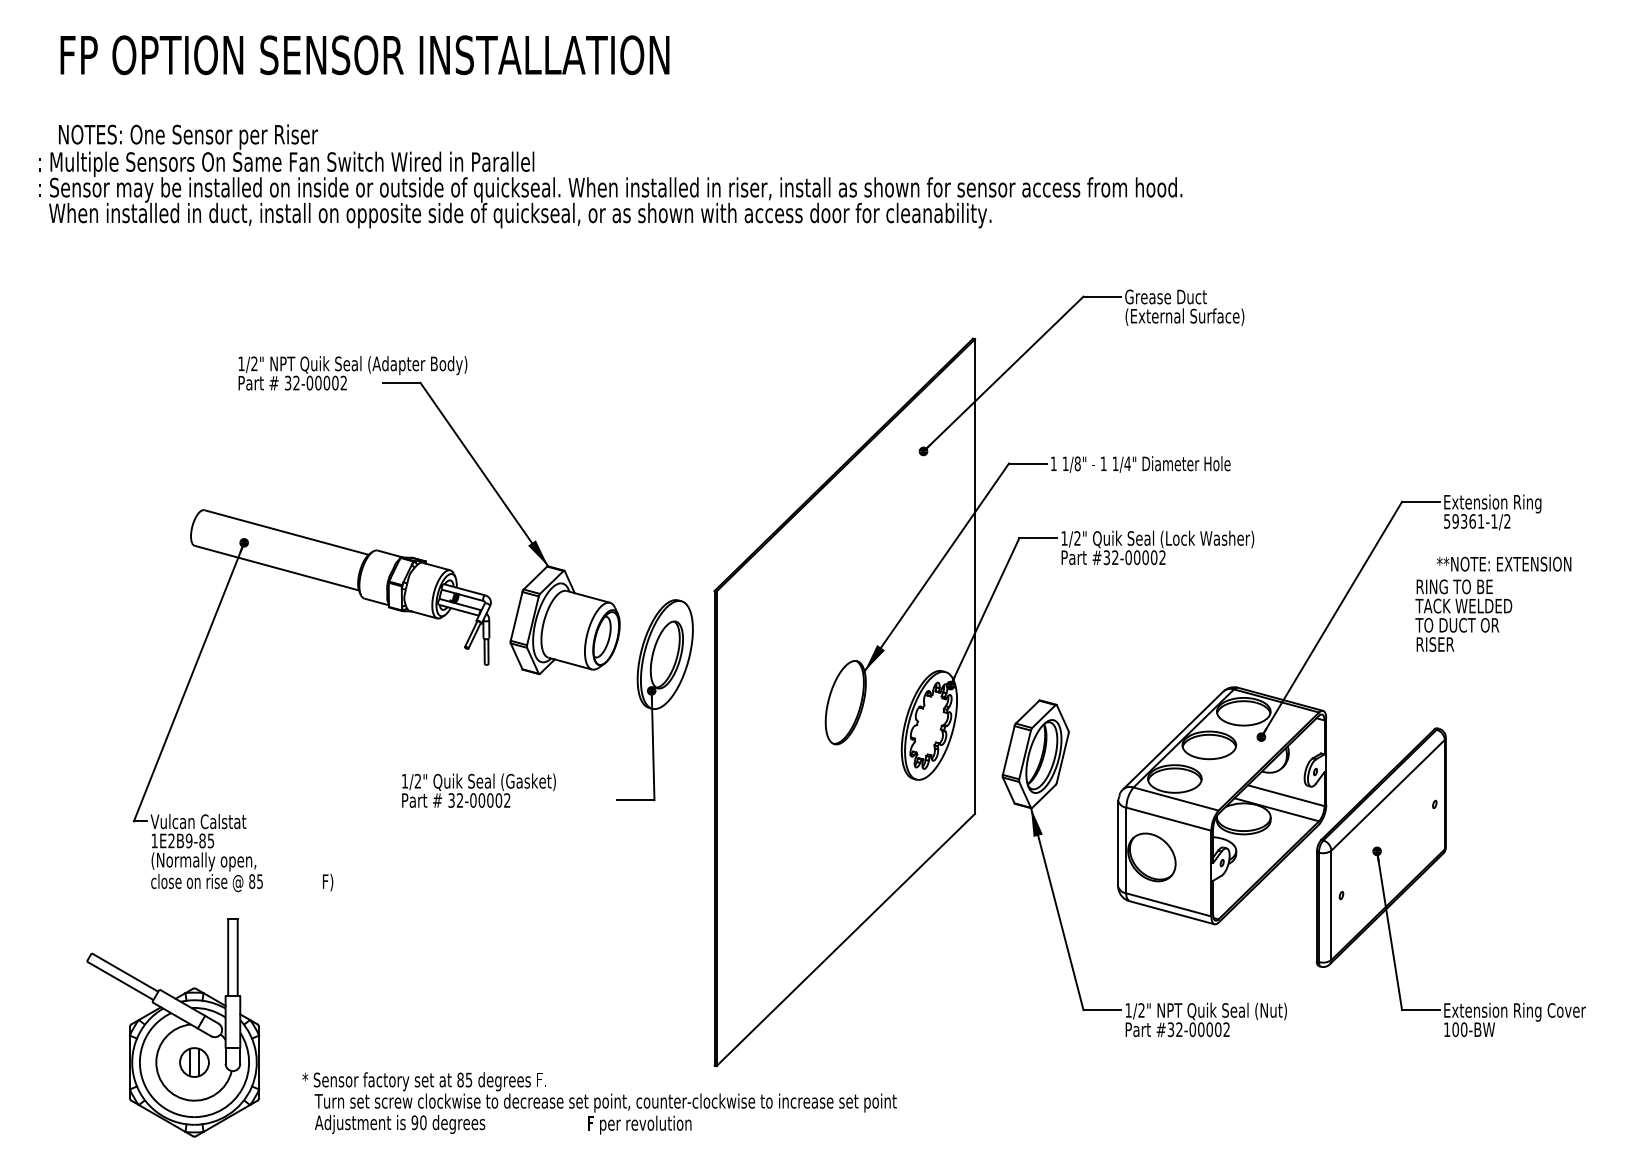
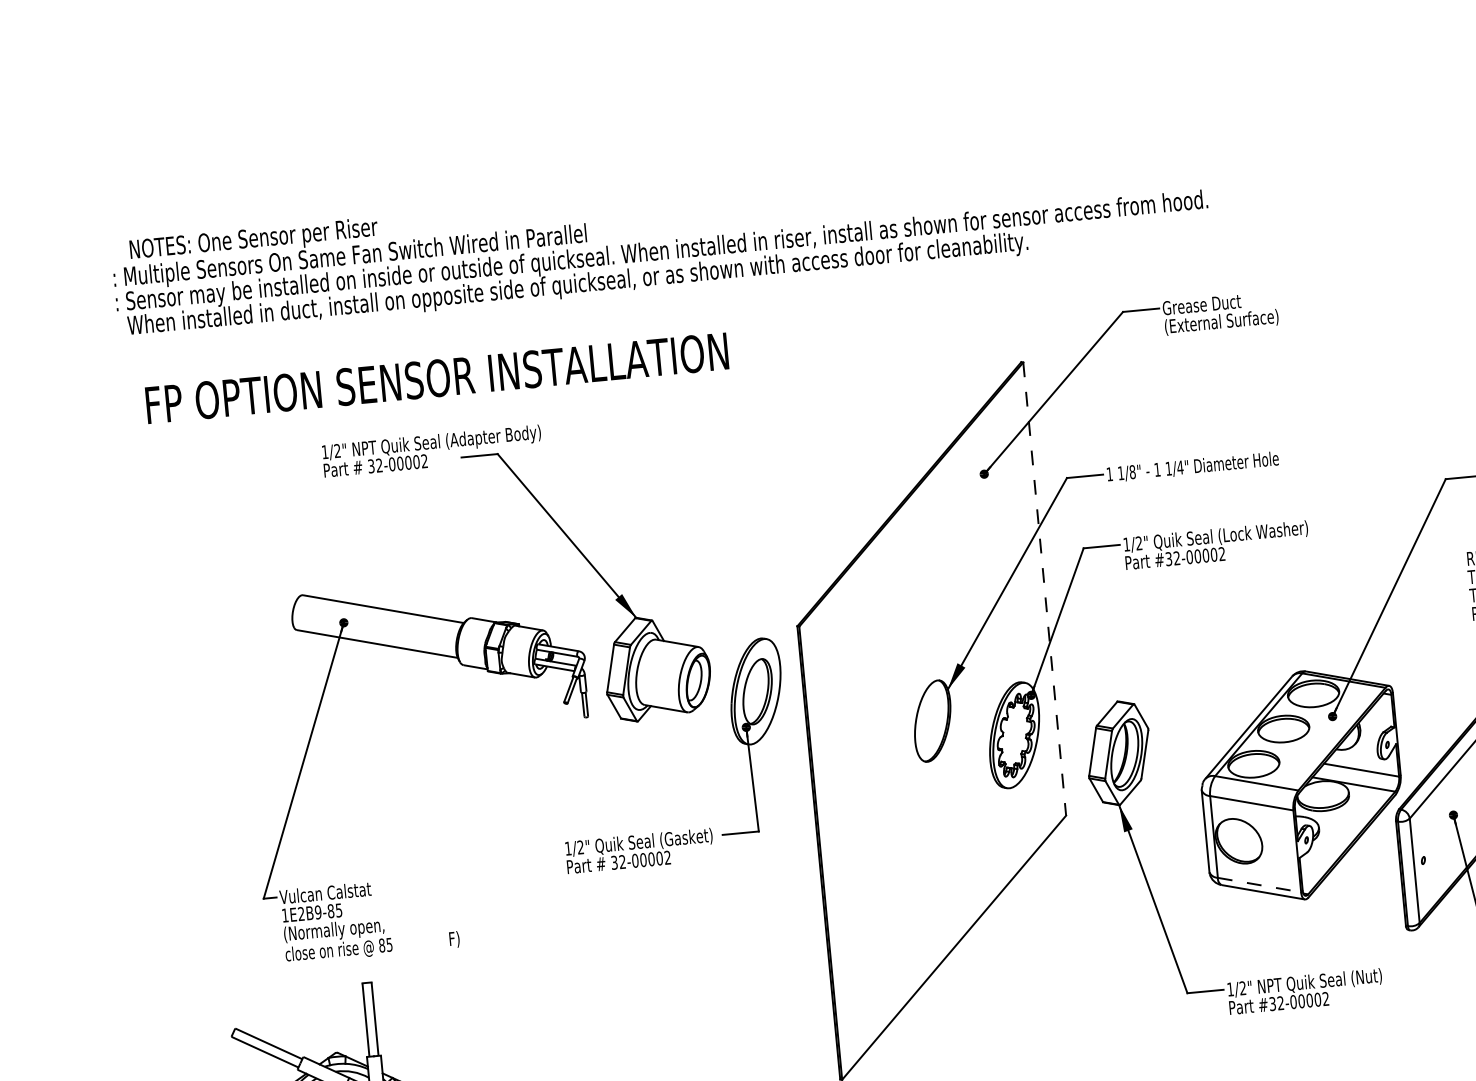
text: (364, 55) -> (436, 378), moved
line: (975, 577) -> (1045, 589), solid -> dashed
text: (478, 790) -> (639, 850), moved
line: (1169, 905) -> (1260, 885), solid -> dashed

